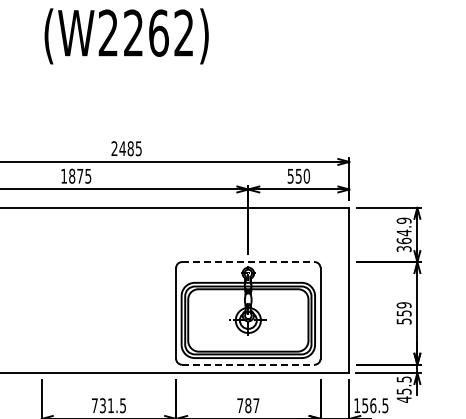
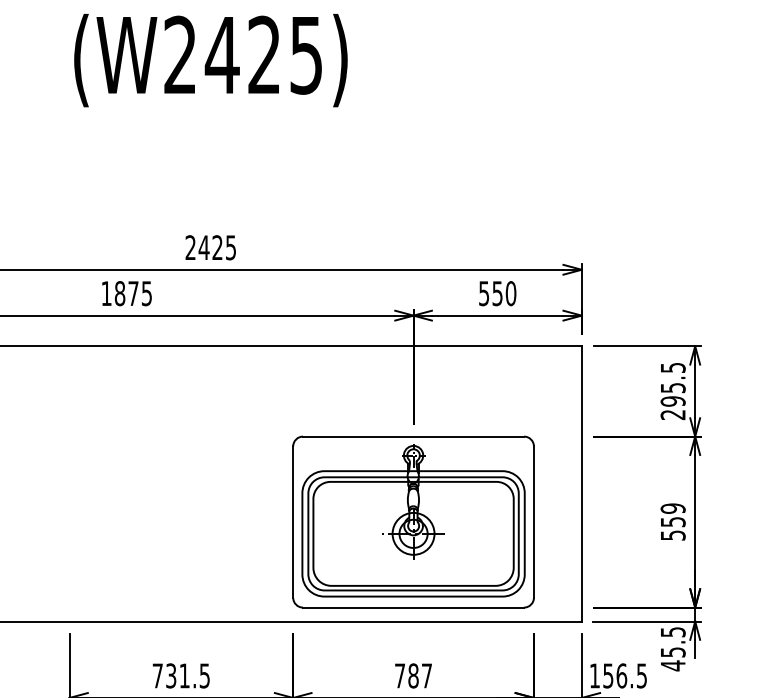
text: (158, 32) -> (263, 54), (W2262) -> (W2425)
text: (130, 148) -> (217, 247), 2485 -> 2425
text: (403, 234) -> (672, 390), 364.9 -> 295.5
line: (248, 262) -> (413, 437), dashed -> solid
line: (248, 364) -> (413, 607), dashed -> solid

